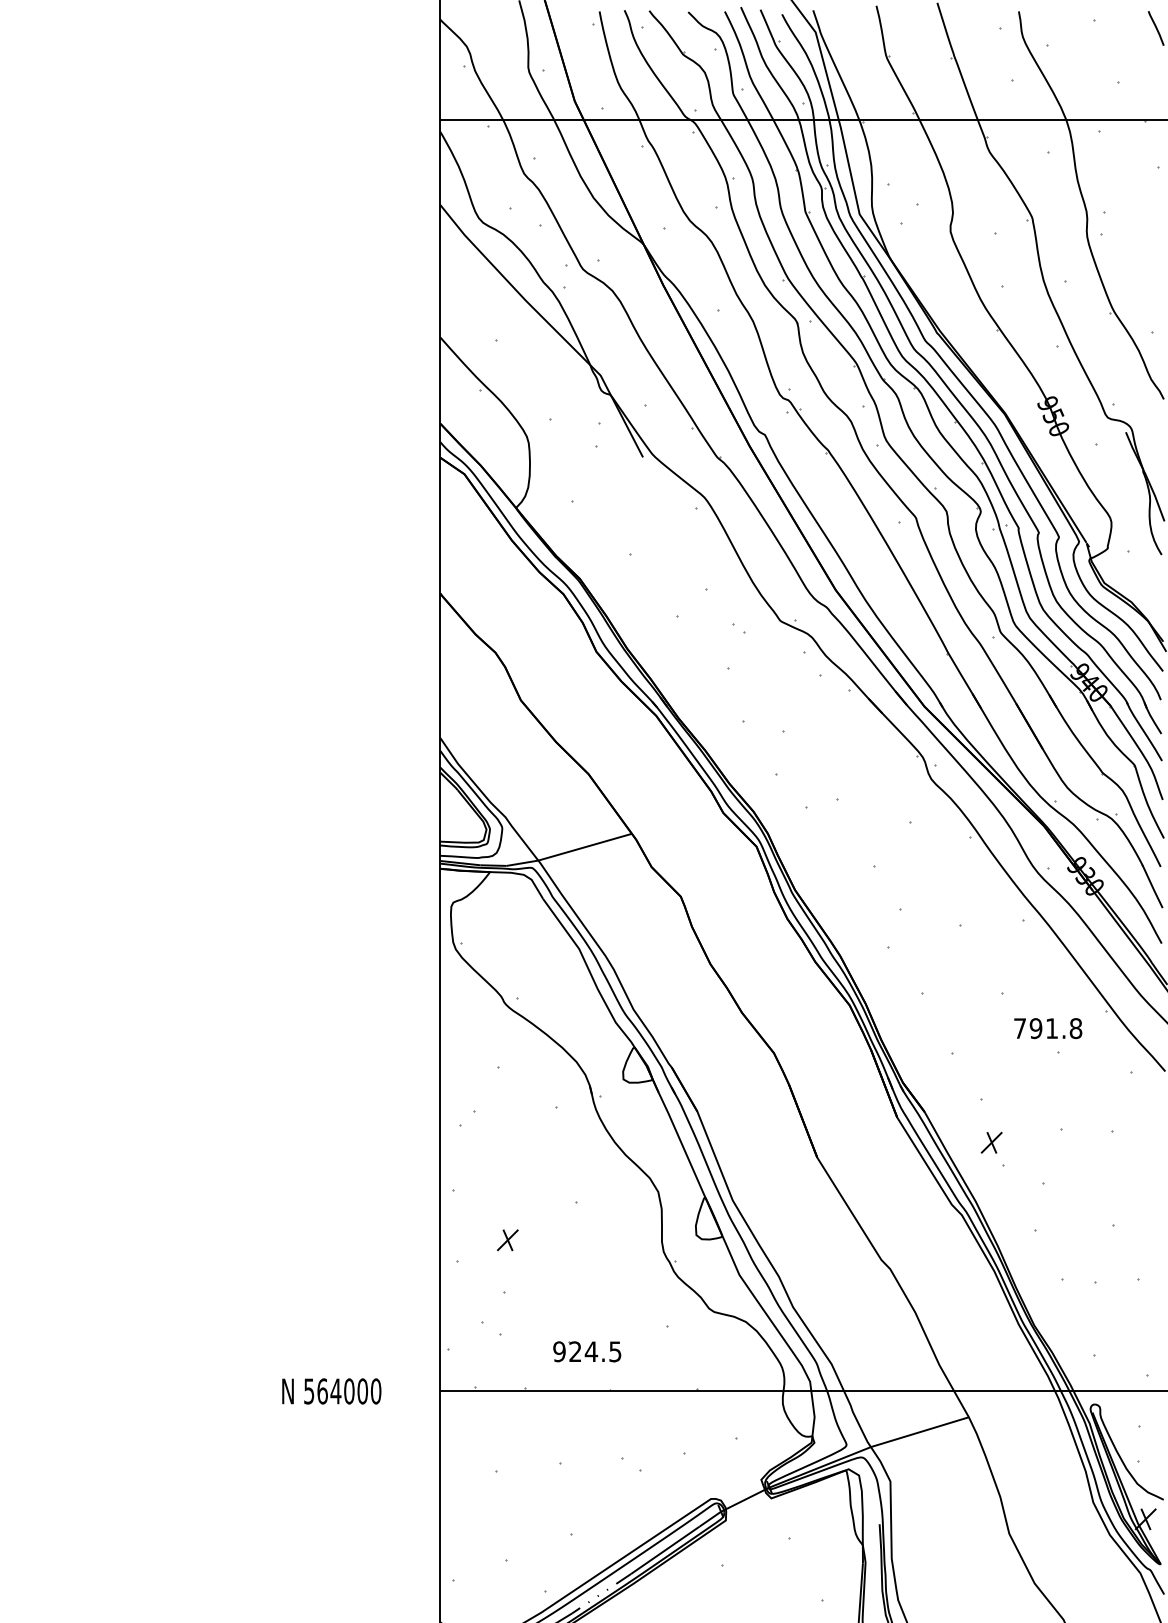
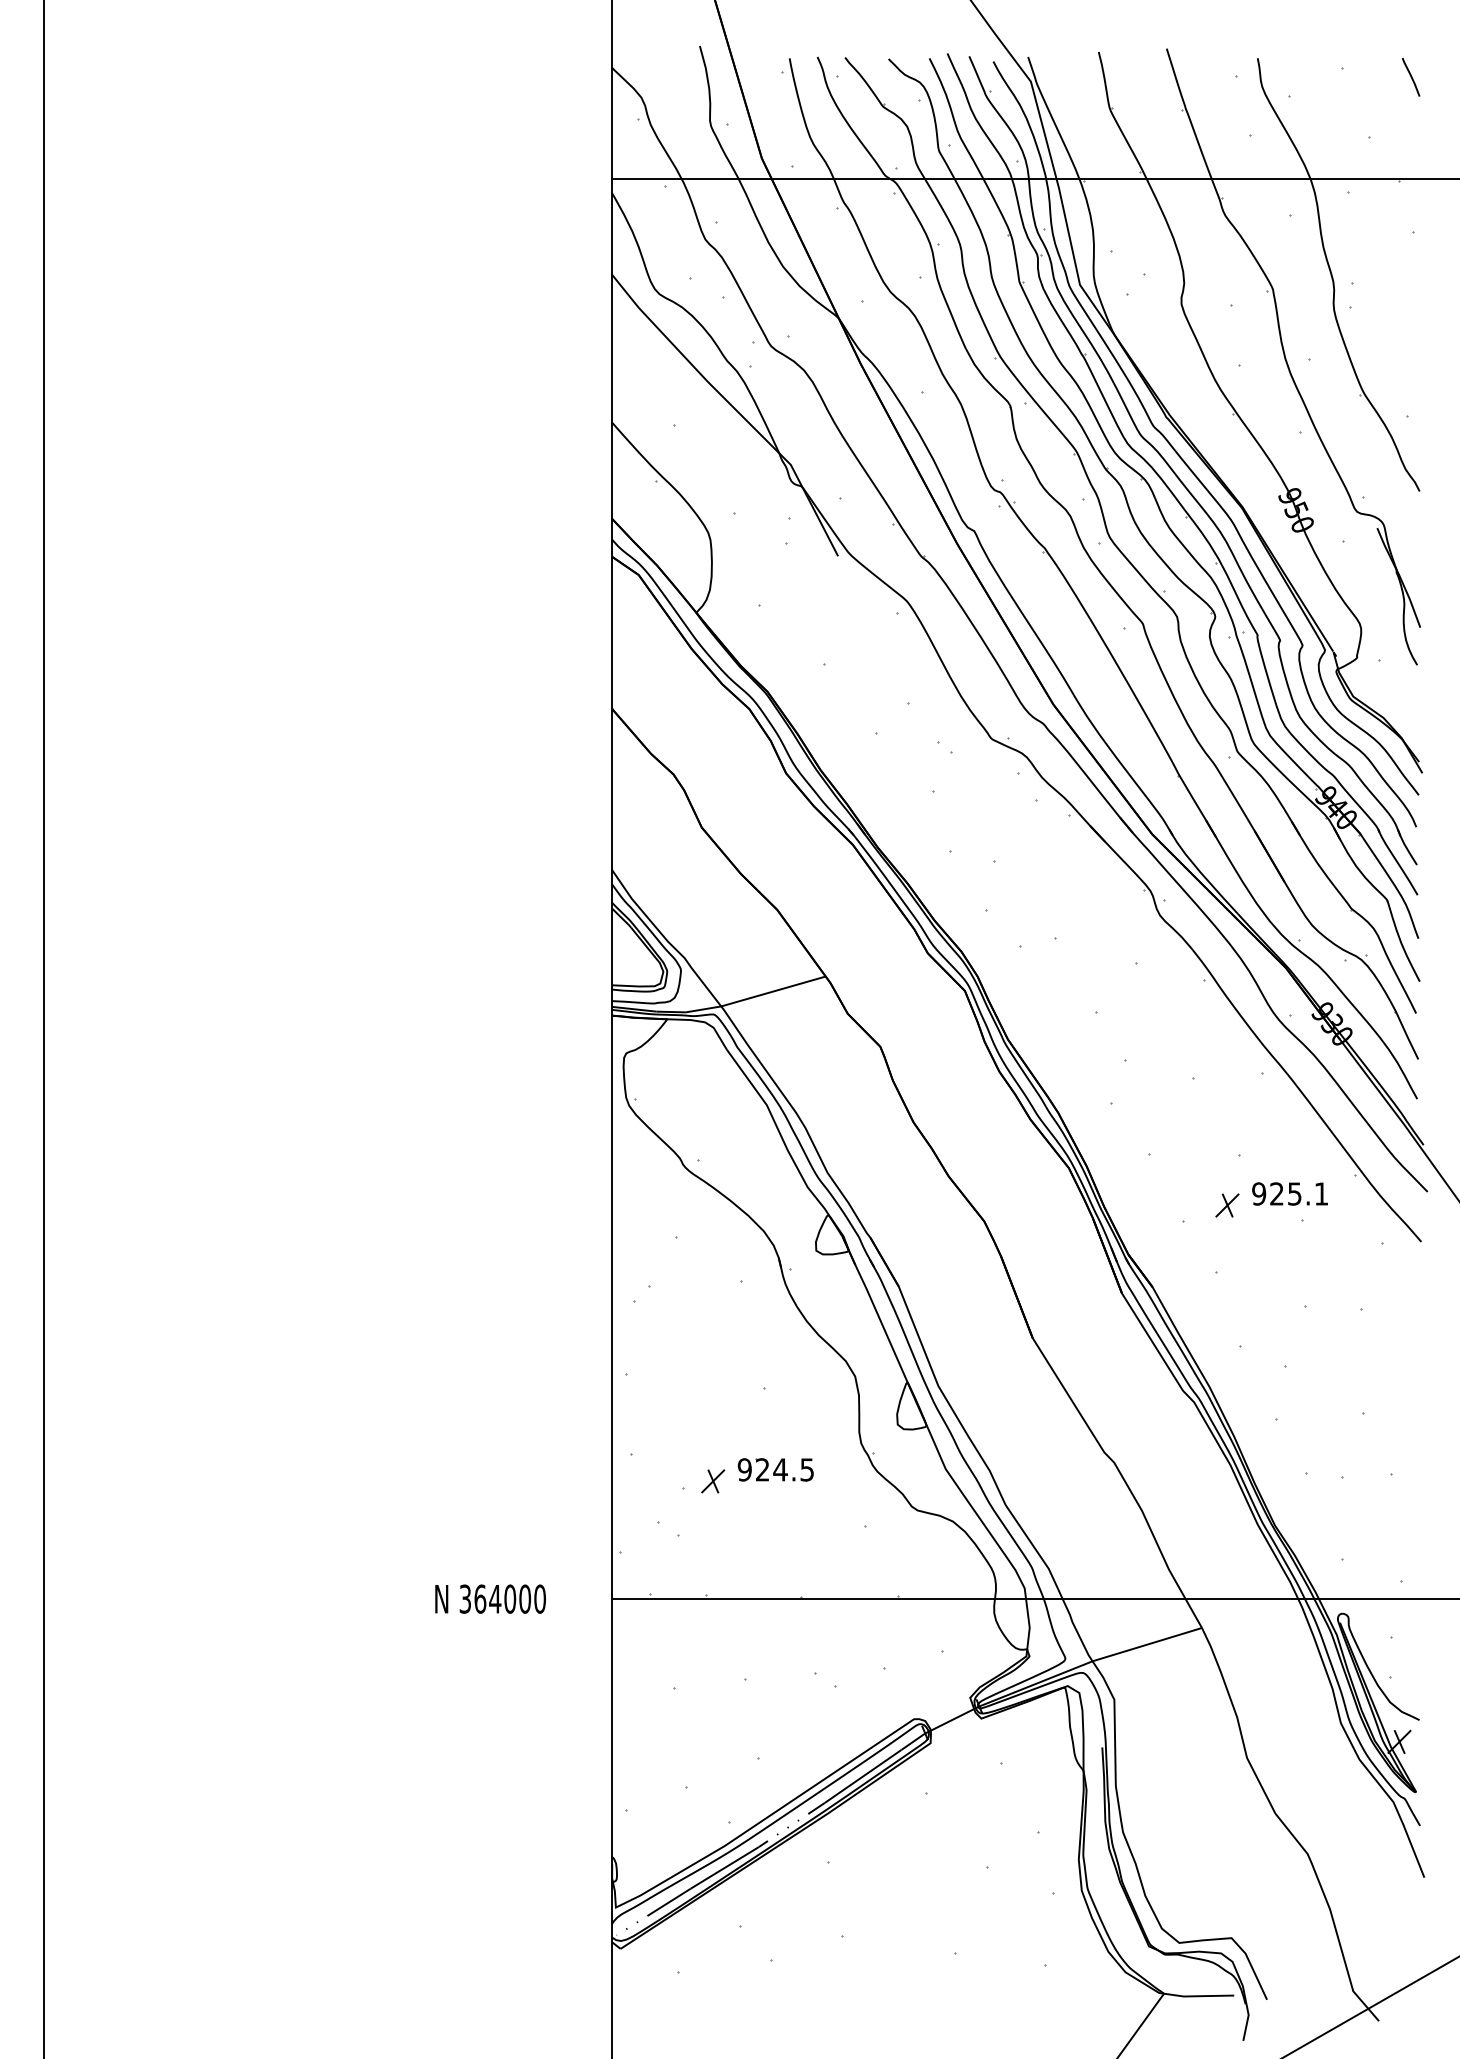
text: (1048, 1028) -> (1290, 1193), 791.8 -> 925.1
part: (991, 1142) -> (1227, 1205), moved
part: (508, 1240) -> (713, 1481), moved
part: (586, 1351) -> (775, 1469), moved
text: (309, 1390) -> (465, 1598), 564000 -> 364000

